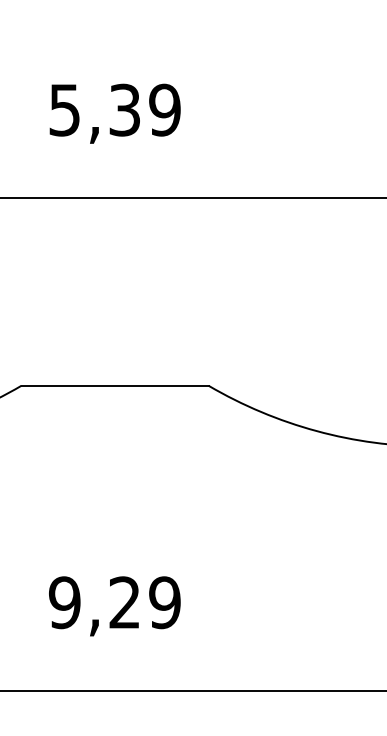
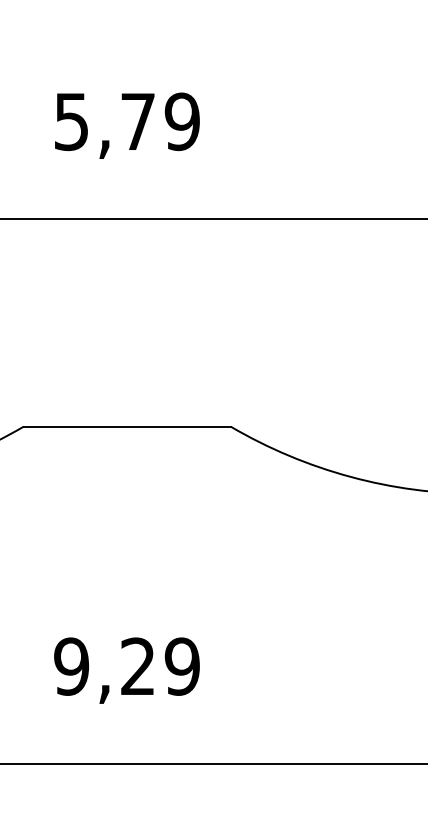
text: (124, 109) -> (137, 121), 5,39 -> 5,79

